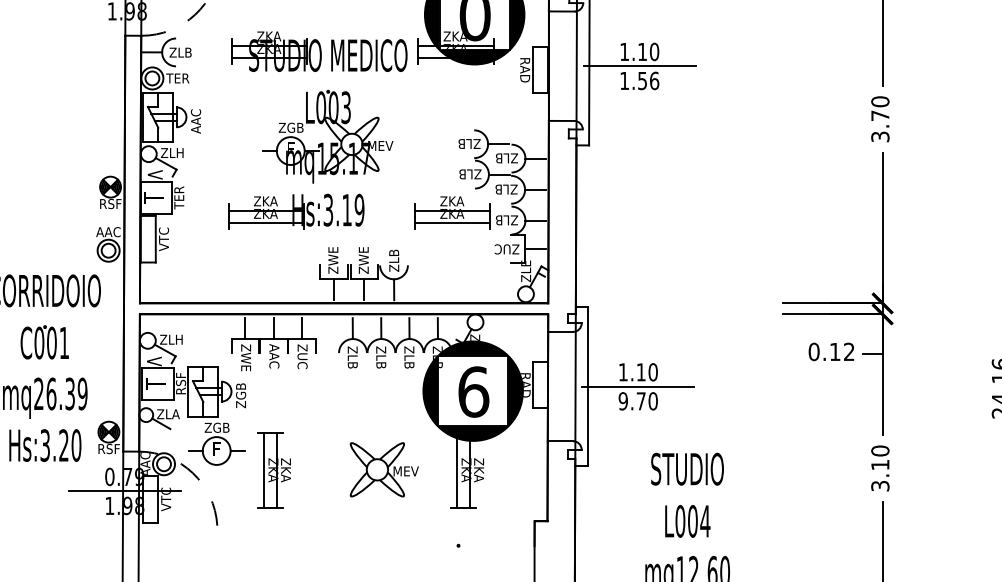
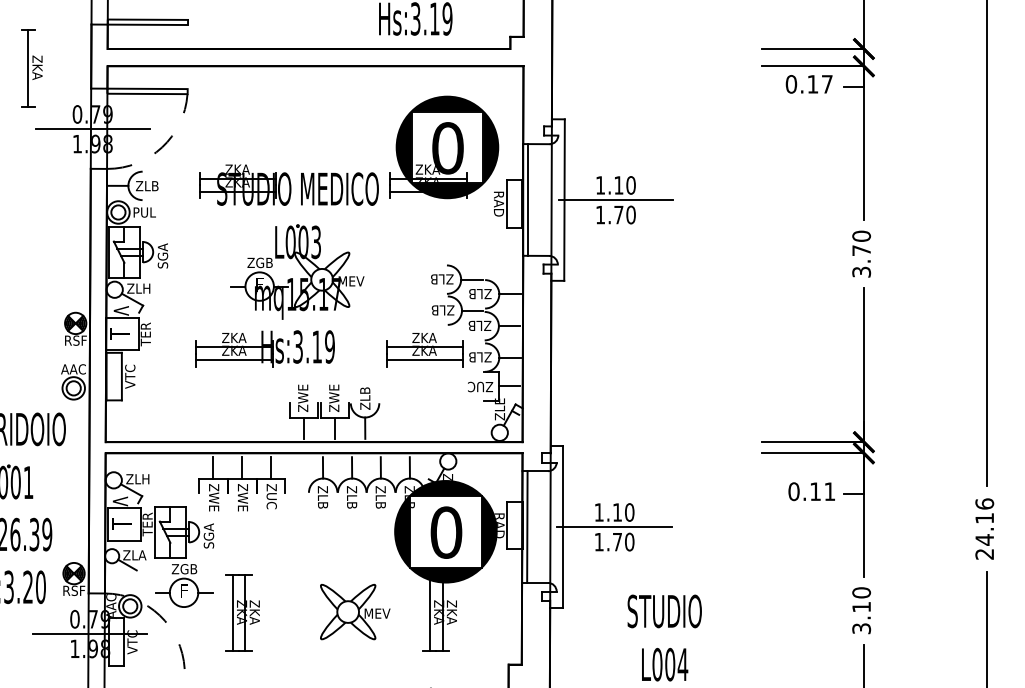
line: (554, 65) -> (528, 199), added
text: (176, 78) -> (143, 212), TER -> PUL
text: (648, 80) -> (624, 214), 1.56 -> 1.70
text: (195, 120) -> (162, 255), AAC -> SGA
text: (848, 351) -> (829, 491), 0.12 -> 0.11
text: (273, 357) -> (242, 497), AAC -> ZWE
text: (180, 384) -> (147, 524), RSF -> TER
line: (553, 386) -> (527, 526), added
text: (473, 391) -> (446, 532), 6 -> 0
text: (240, 395) -> (208, 536), ZGB -> SGA
text: (622, 400) -> (598, 541), 9.70 -> 1.70

